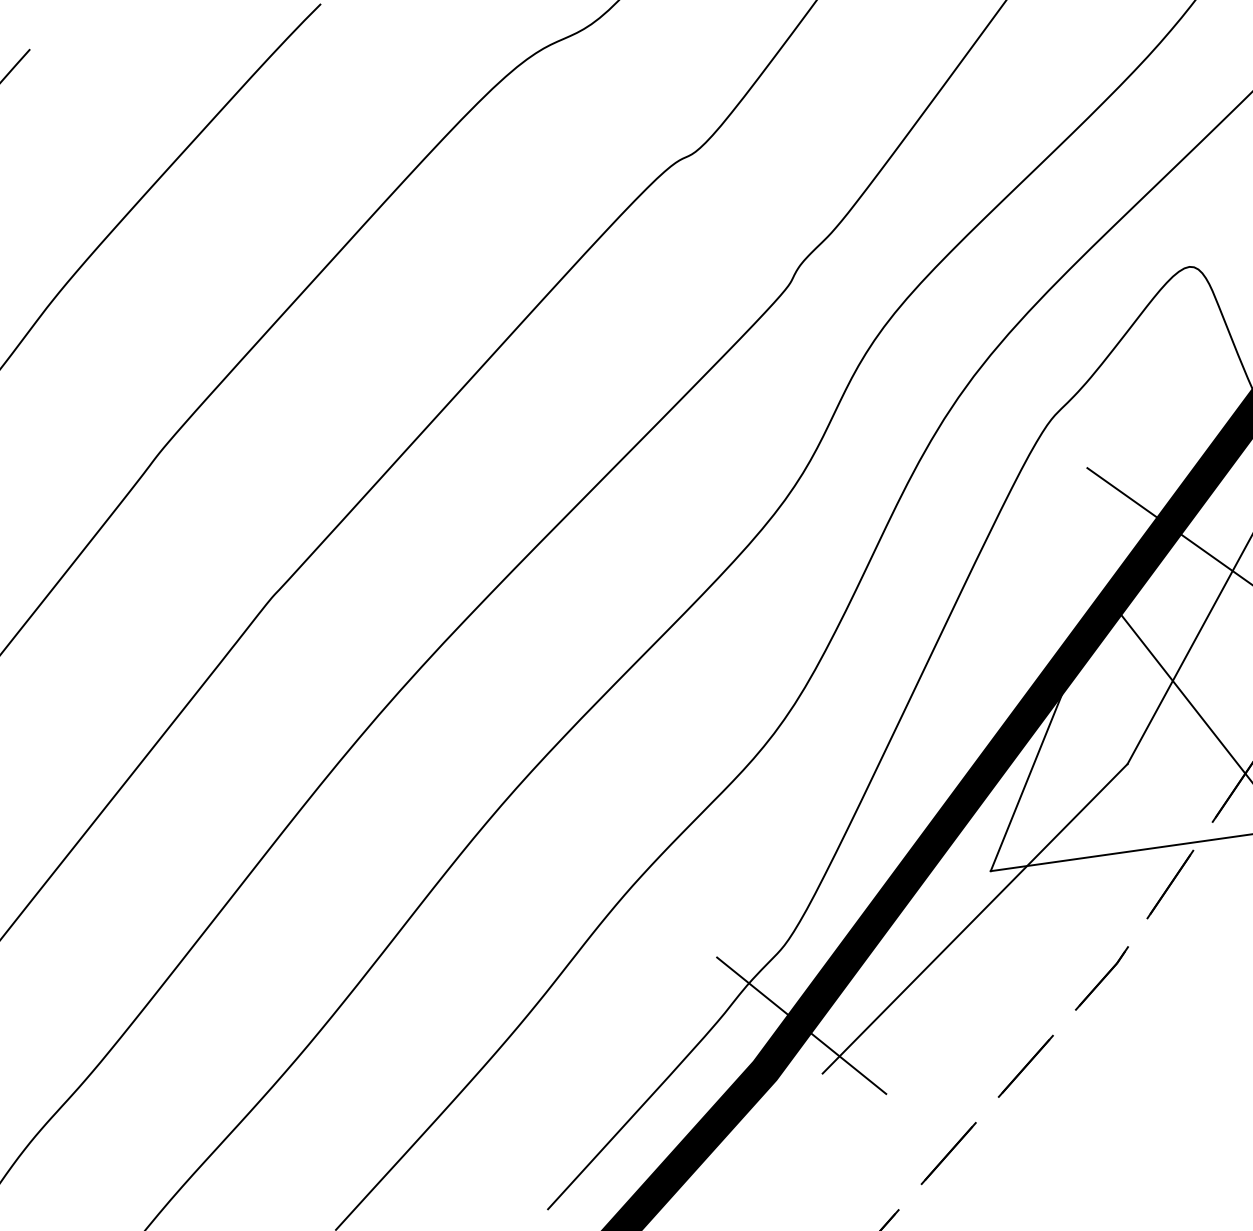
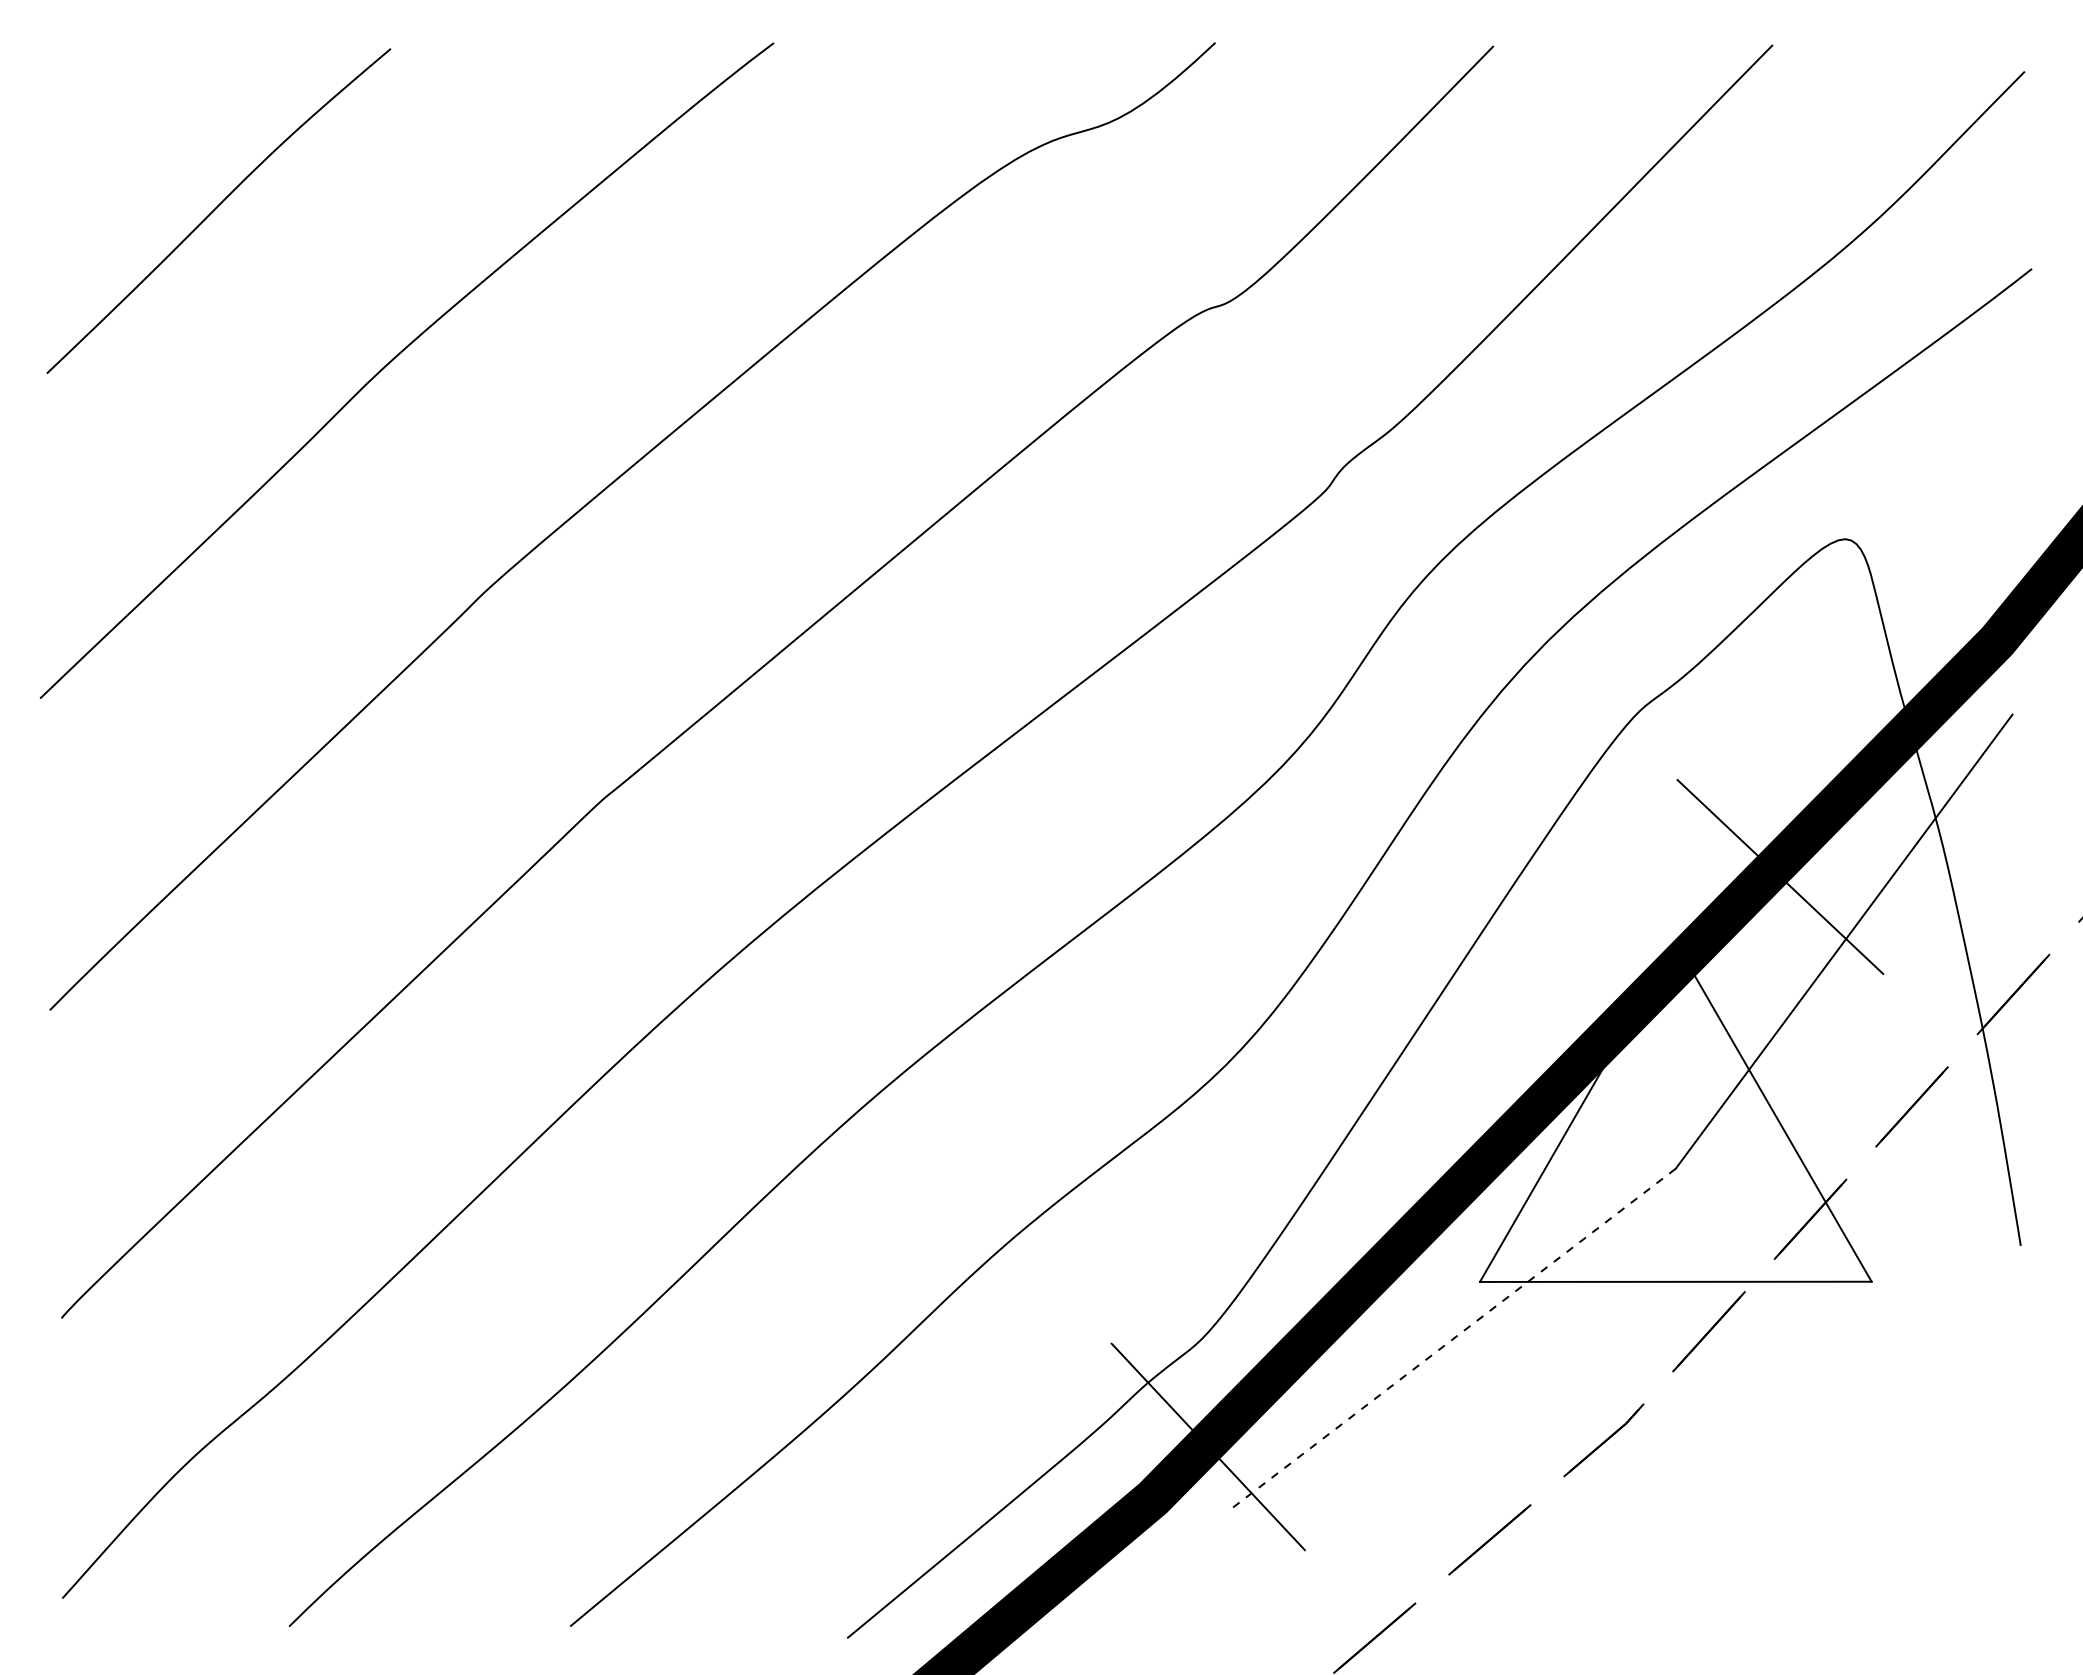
line: (975, 918) -> (1451, 1340), solid -> dashed

